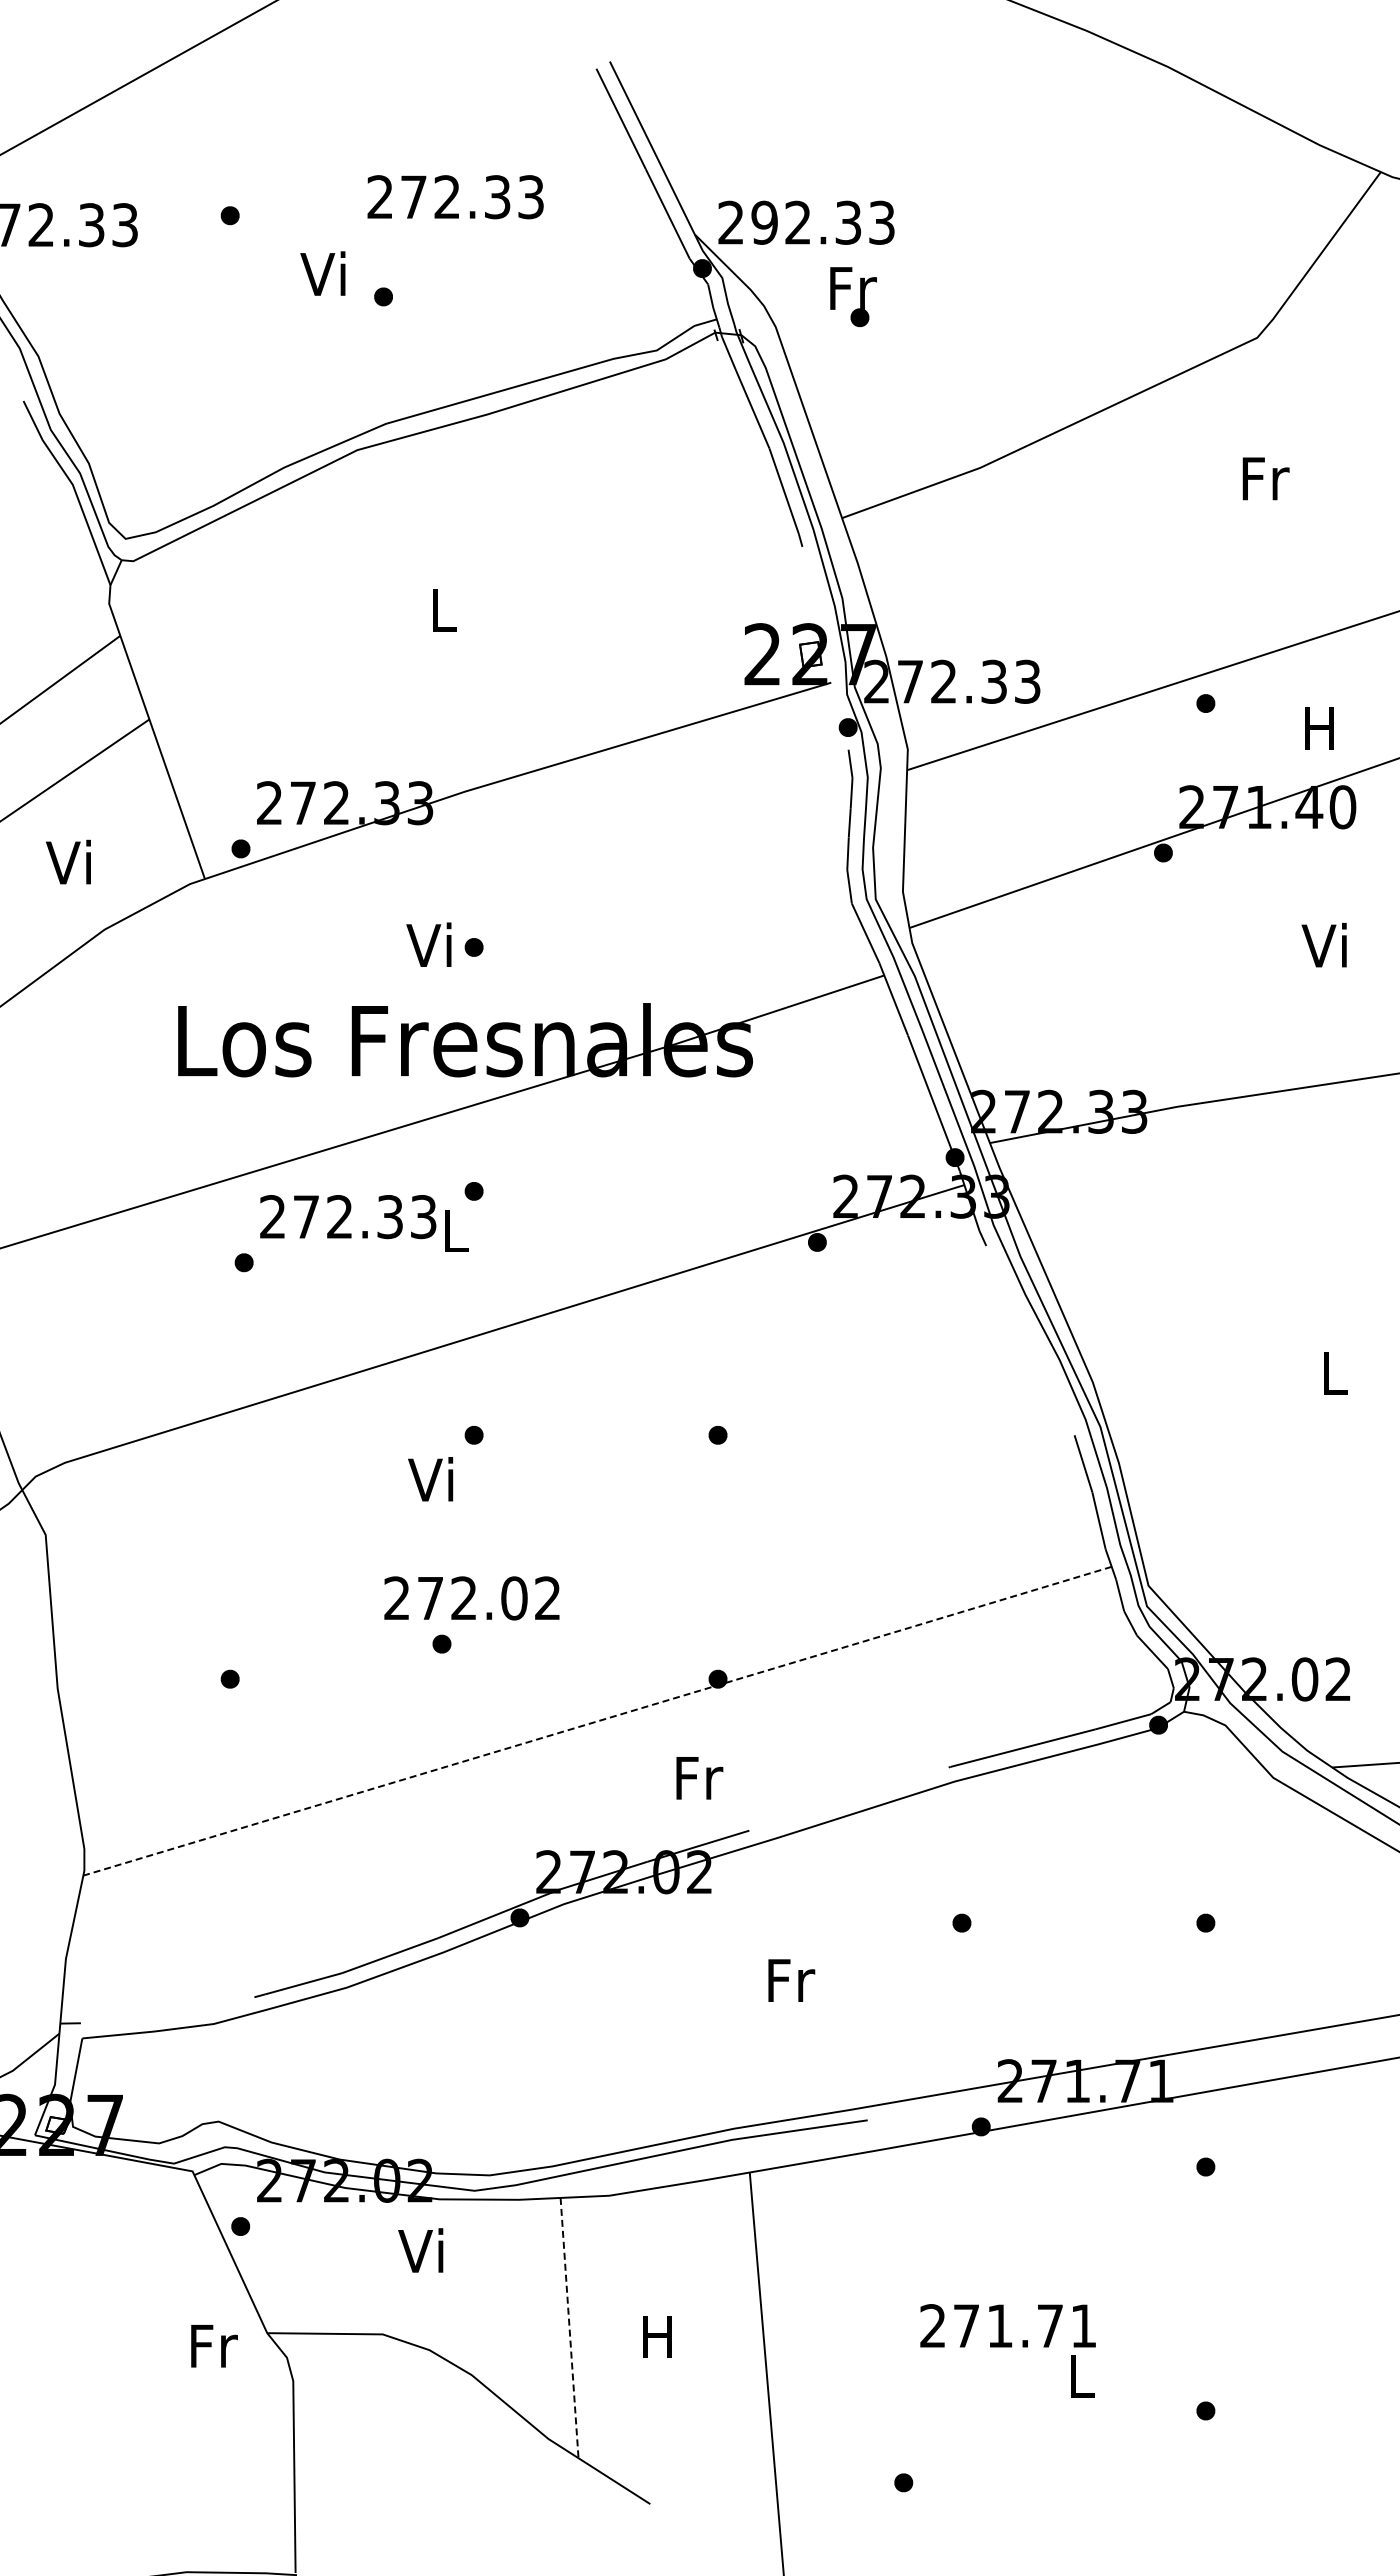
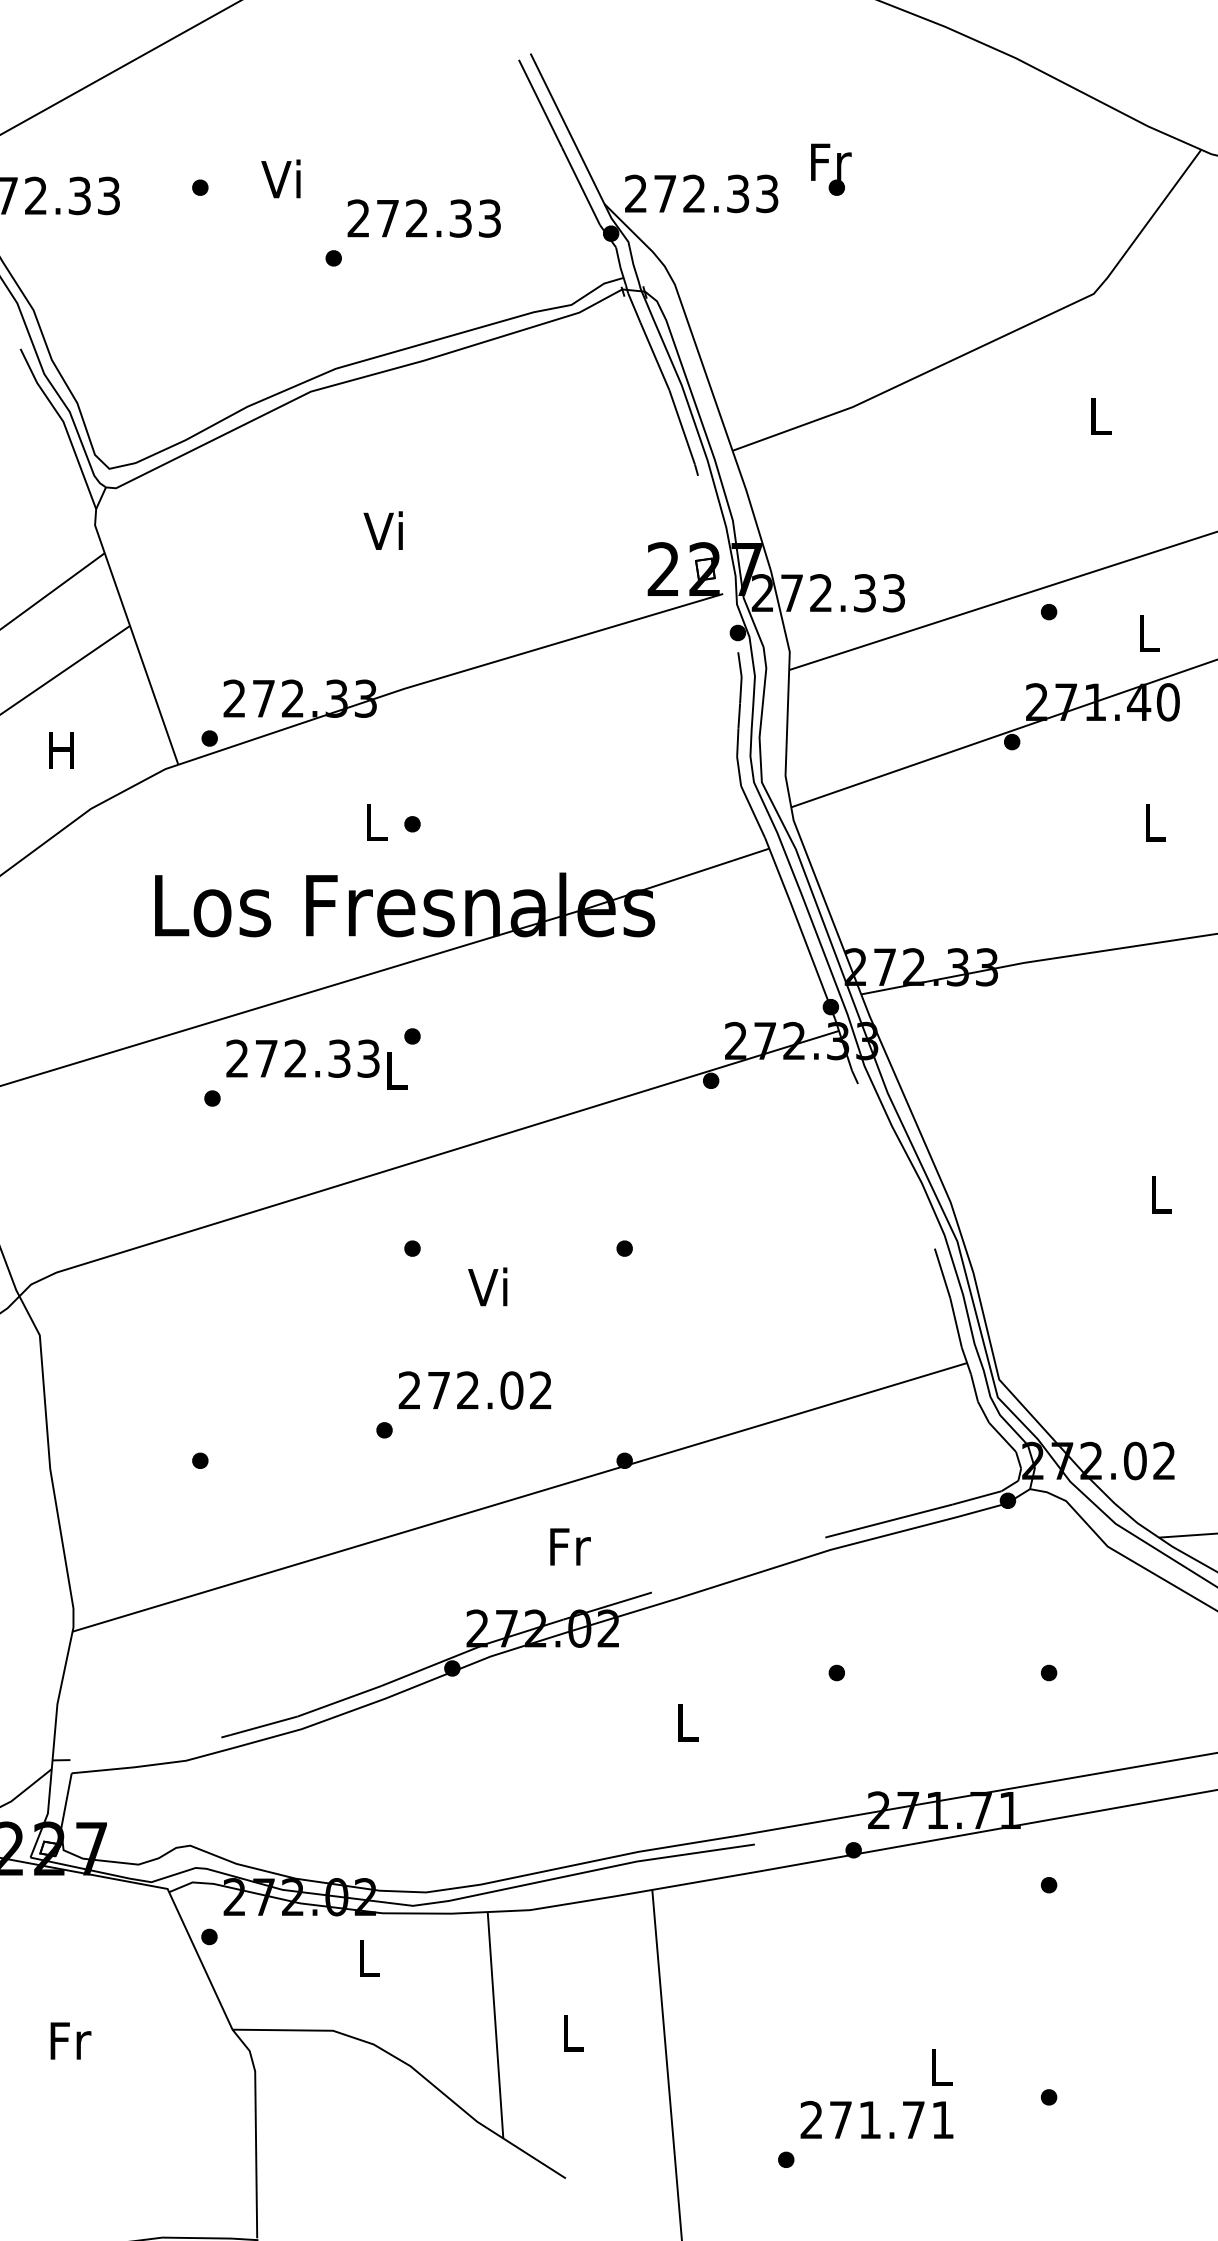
text: (455, 197) -> (424, 218), moved
text: (764, 222) -> (665, 193), 292.33 -> 272.33
text: (322, 273) -> (280, 178), moved
text: (853, 297) -> (831, 170), moved
text: (1265, 478) -> (1100, 416), Fr -> L
text: (439, 609) -> (382, 530), L -> Vi
text: (1319, 728) -> (1147, 633), H -> L
text: (68, 861) -> (59, 749), Vi -> H
text: (428, 944) -> (372, 821), Vi -> L
text: (1323, 944) -> (1151, 821), Vi -> L
text: (430, 1479) -> (487, 1287), moved
text: (471, 1598) -> (474, 1390), moved
line: (598, 1721) -> (520, 1497), dashed -> solid
text: (699, 1778) -> (570, 1547), moved
text: (791, 1980) -> (688, 1722), Fr -> L
text: (420, 2250) -> (365, 1957), Vi -> L
text: (1007, 2325) -> (876, 2119), moved
line: (569, 2328) -> (495, 2025), dashed -> solid
text: (657, 2336) -> (572, 2032), H -> L
text: (214, 2346) -> (70, 2041), moved

